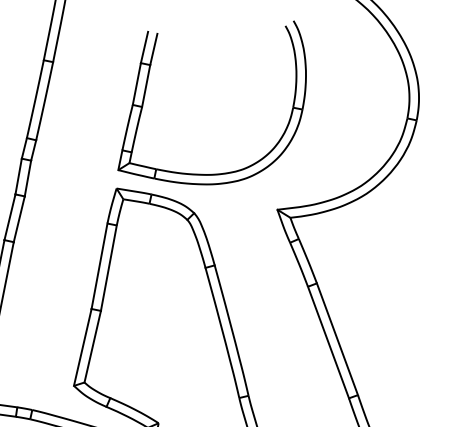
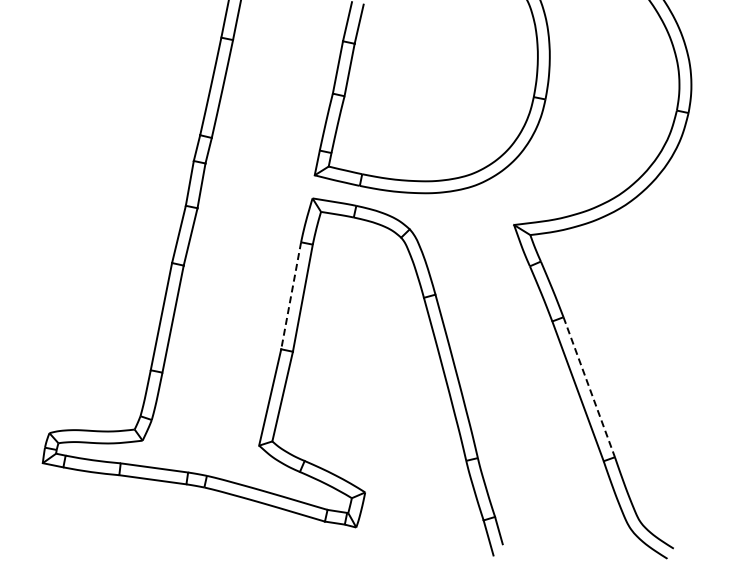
line: (99, 266) -> (291, 296), solid -> dashed
line: (337, 339) -> (589, 387), solid -> dashed

